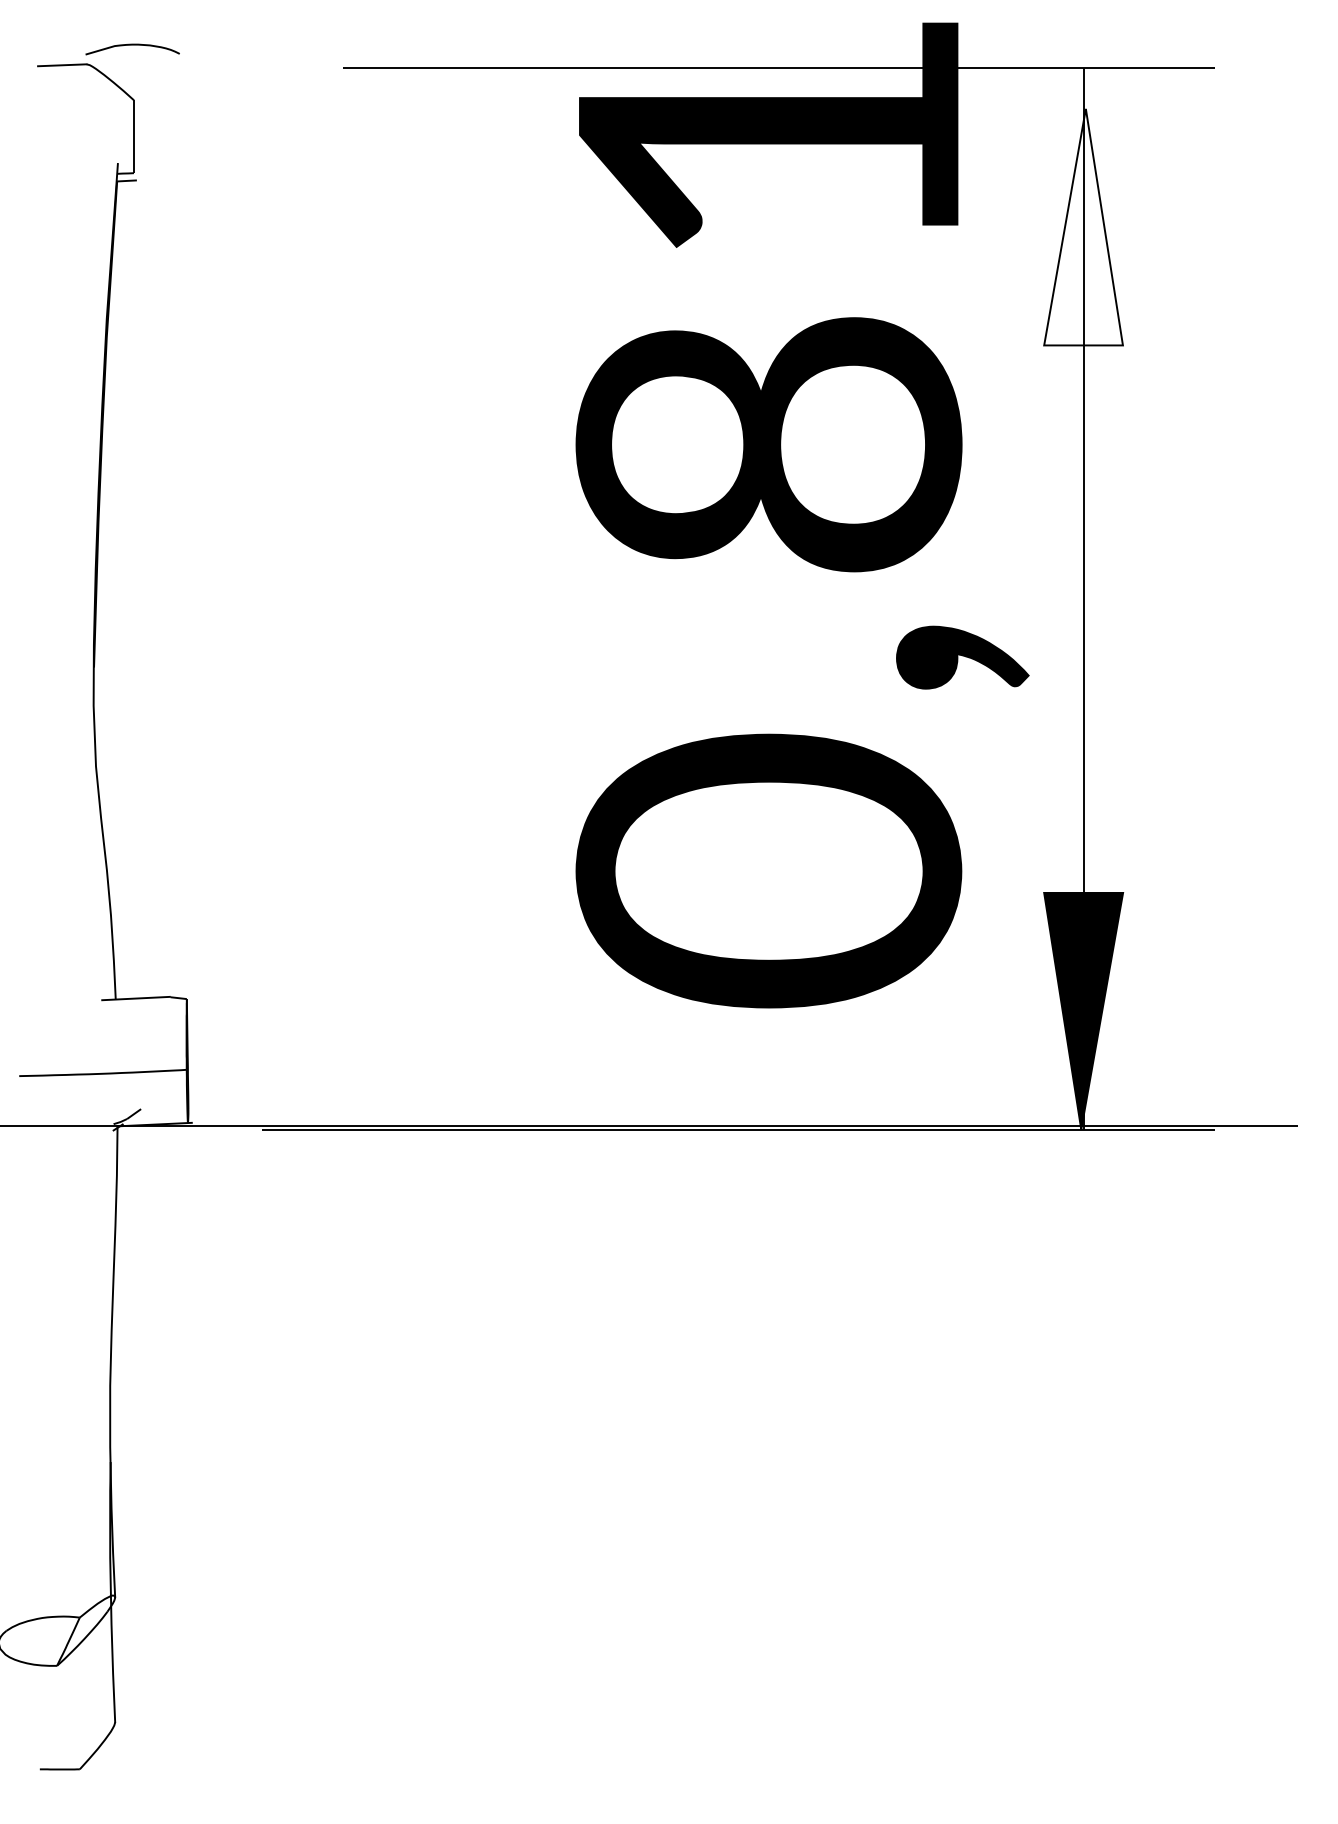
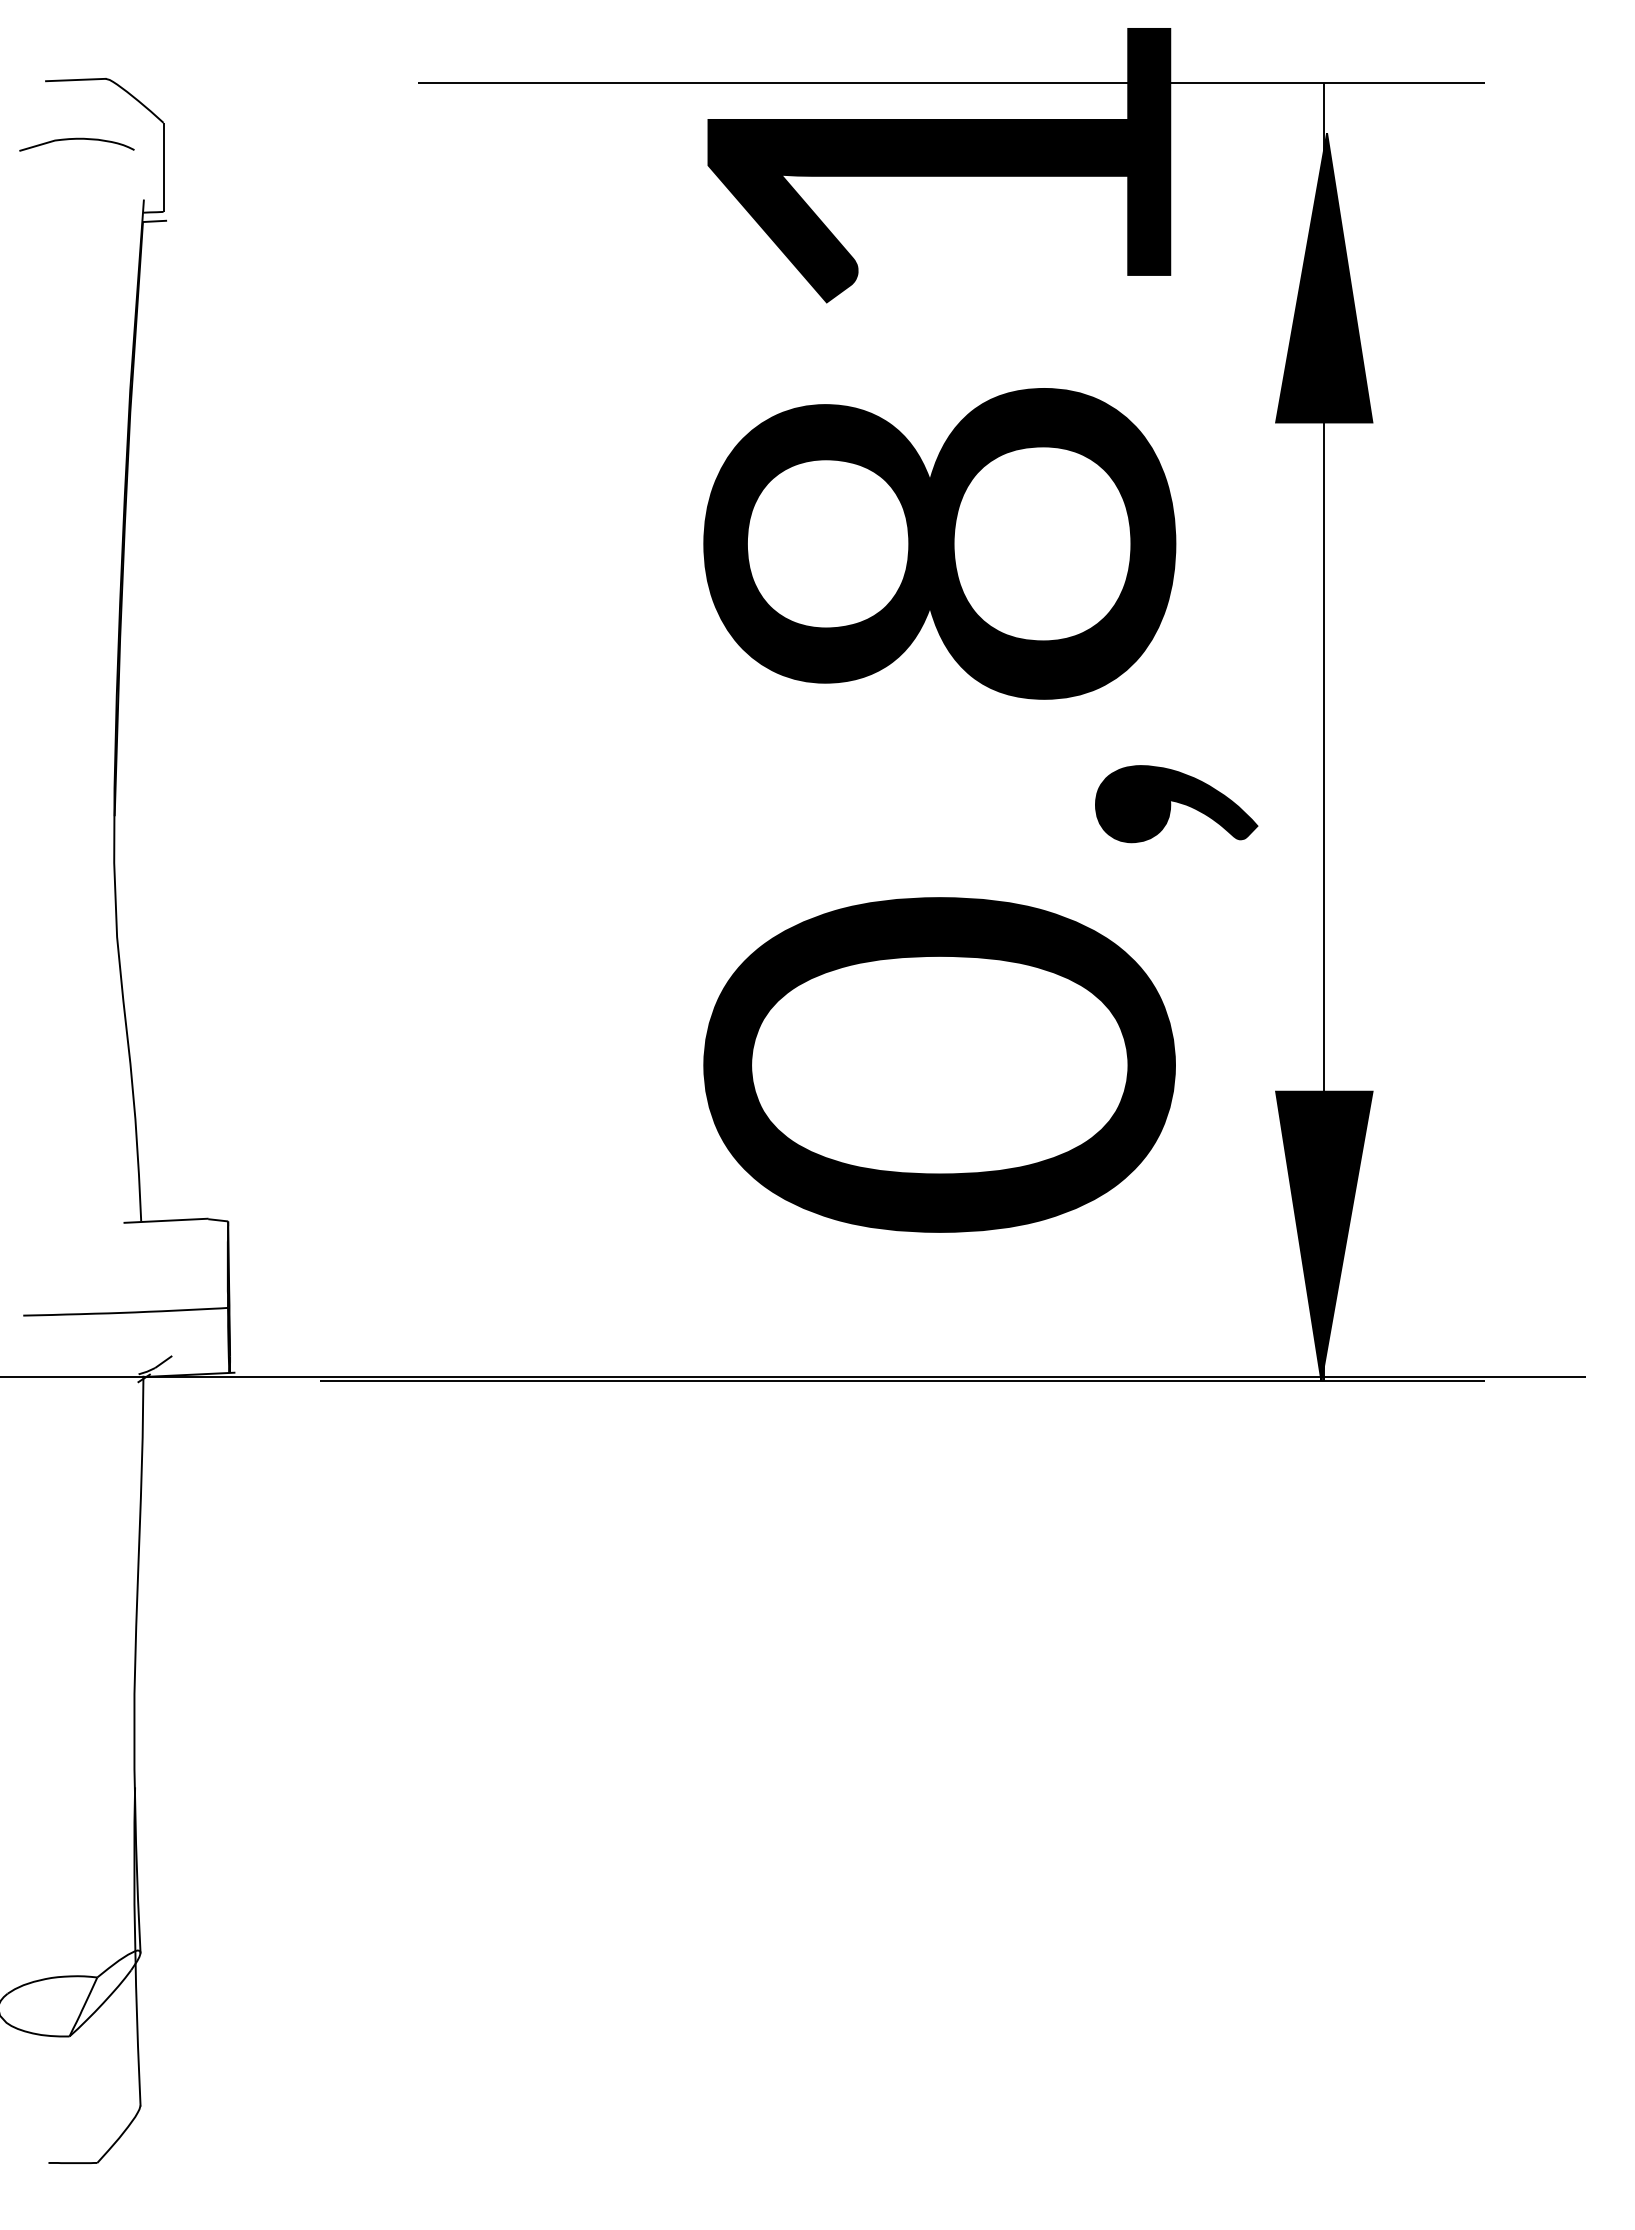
curve: (132, 45) -> (76, 139), moved
fill: (1083, 226) -> (1324, 277), added

